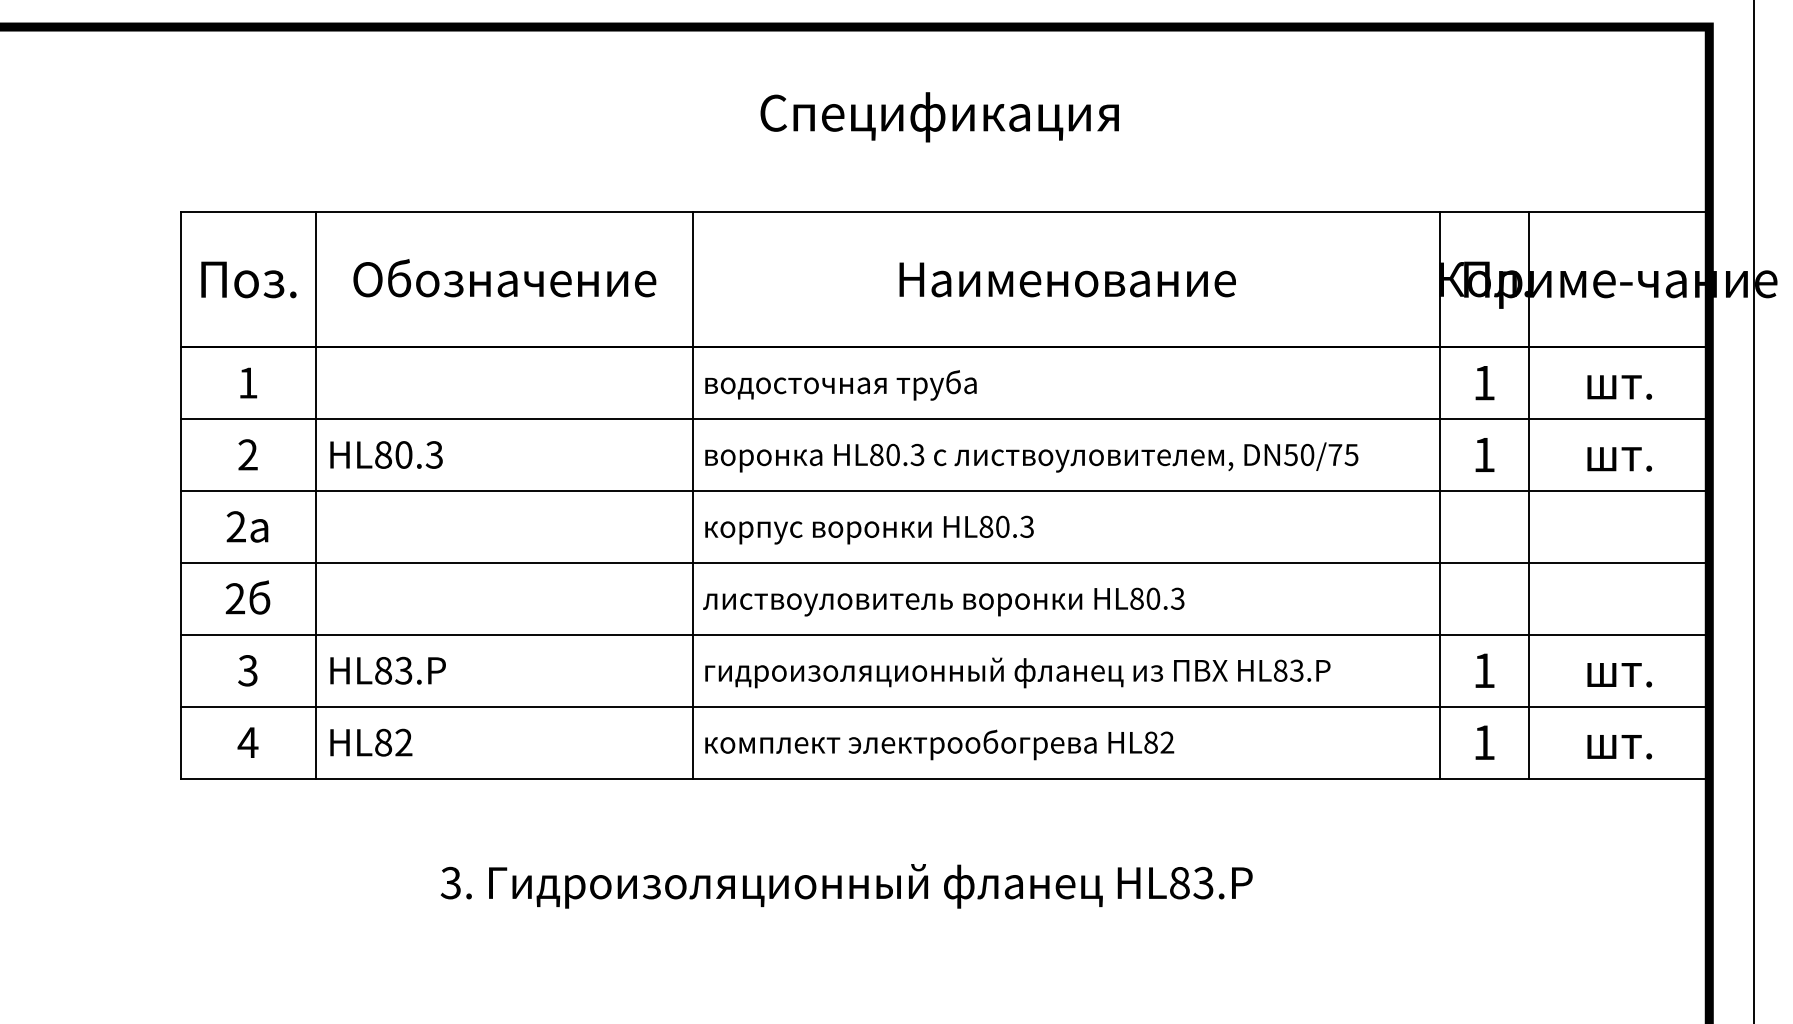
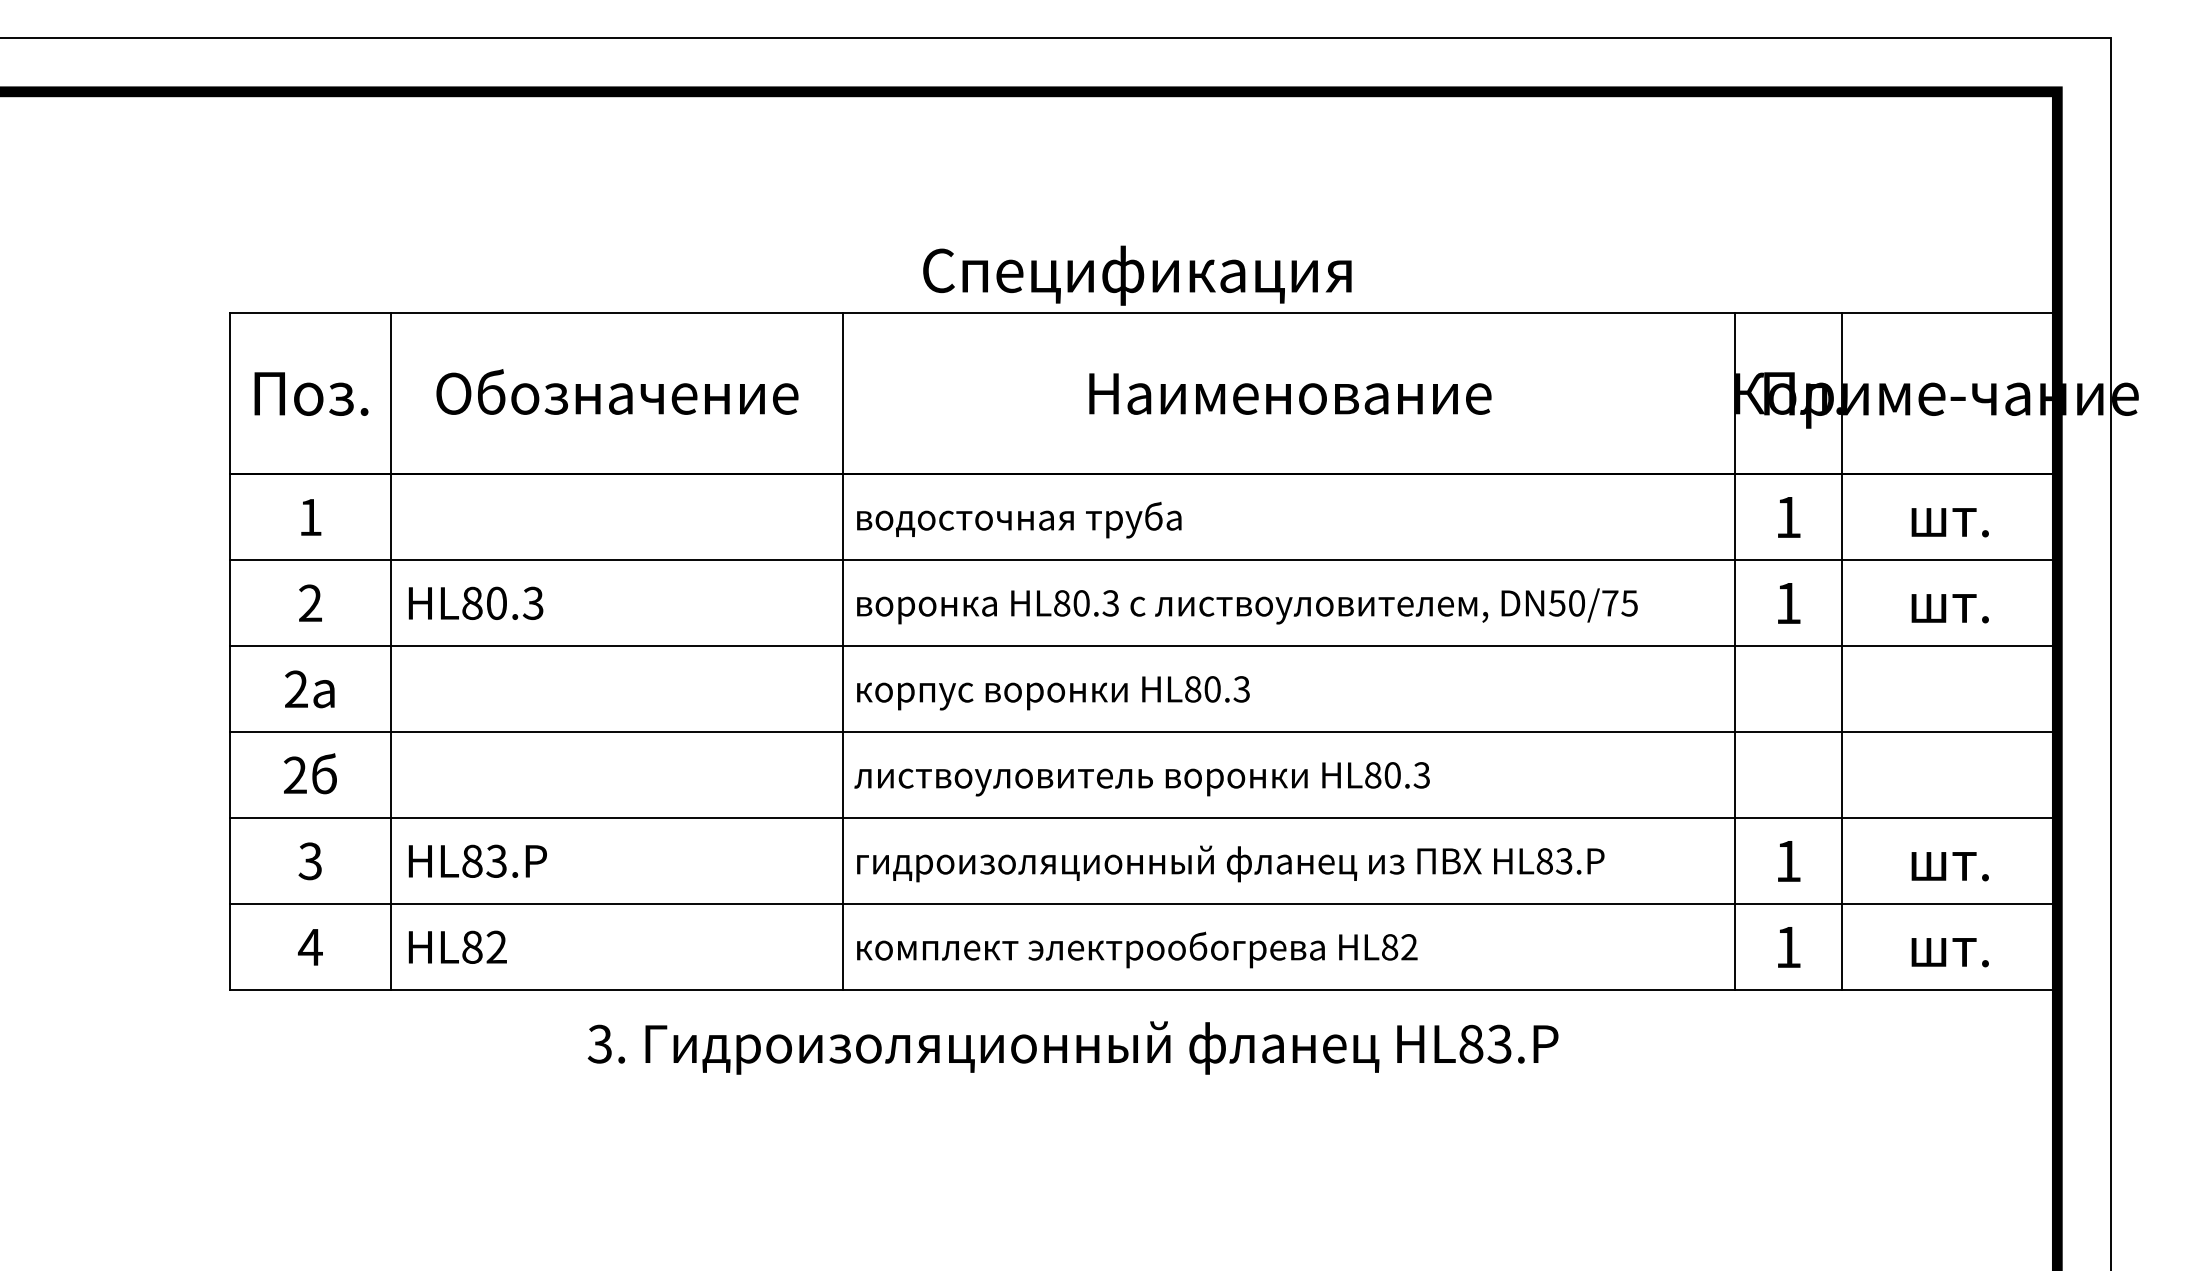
text: (939, 117) -> (1137, 275), moved
text: (846, 885) -> (1072, 1047), moved

